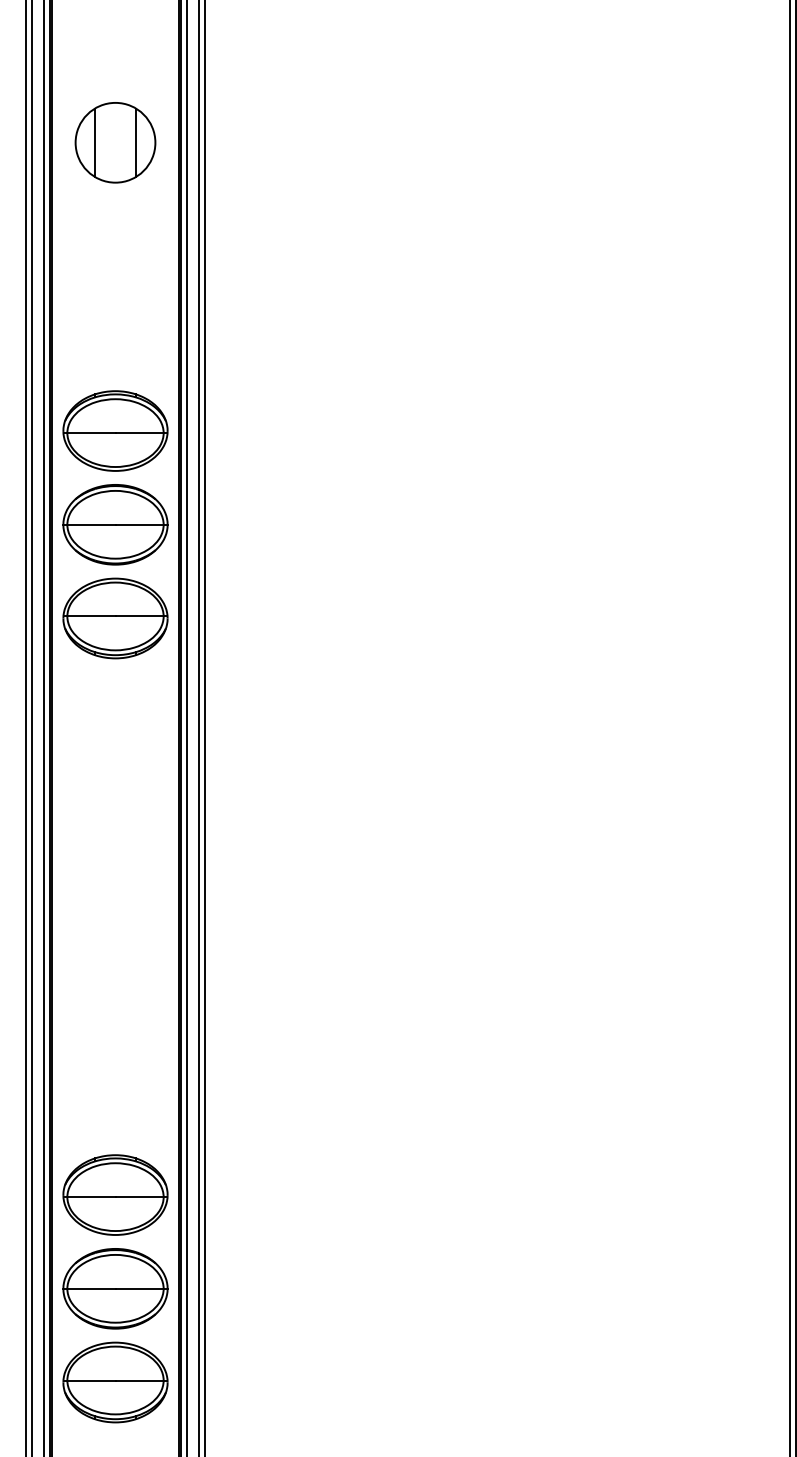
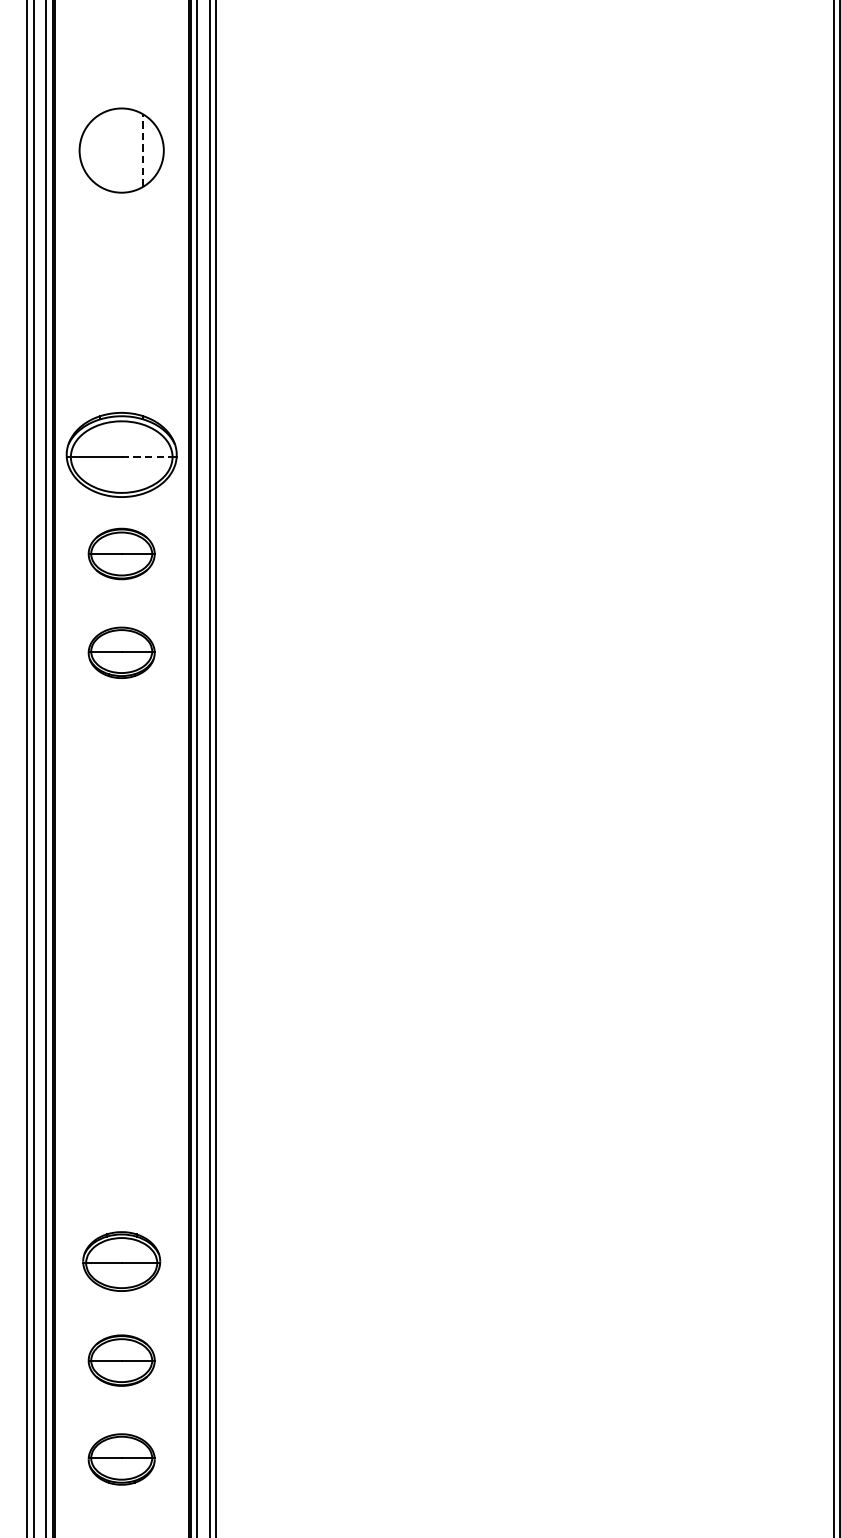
line: (95, 142) -> (100, 150), removed
line: (135, 142) -> (142, 150), solid -> dashed
line: (140, 433) -> (148, 457), solid -> dashed
part: (115, 524) -> (121, 553), size x0.6
part: (115, 618) -> (121, 652), size x0.6
part: (115, 1194) -> (121, 1261), size x0.7
part: (115, 1288) -> (121, 1360), size x0.6
part: (115, 1382) -> (121, 1459), size x0.6

